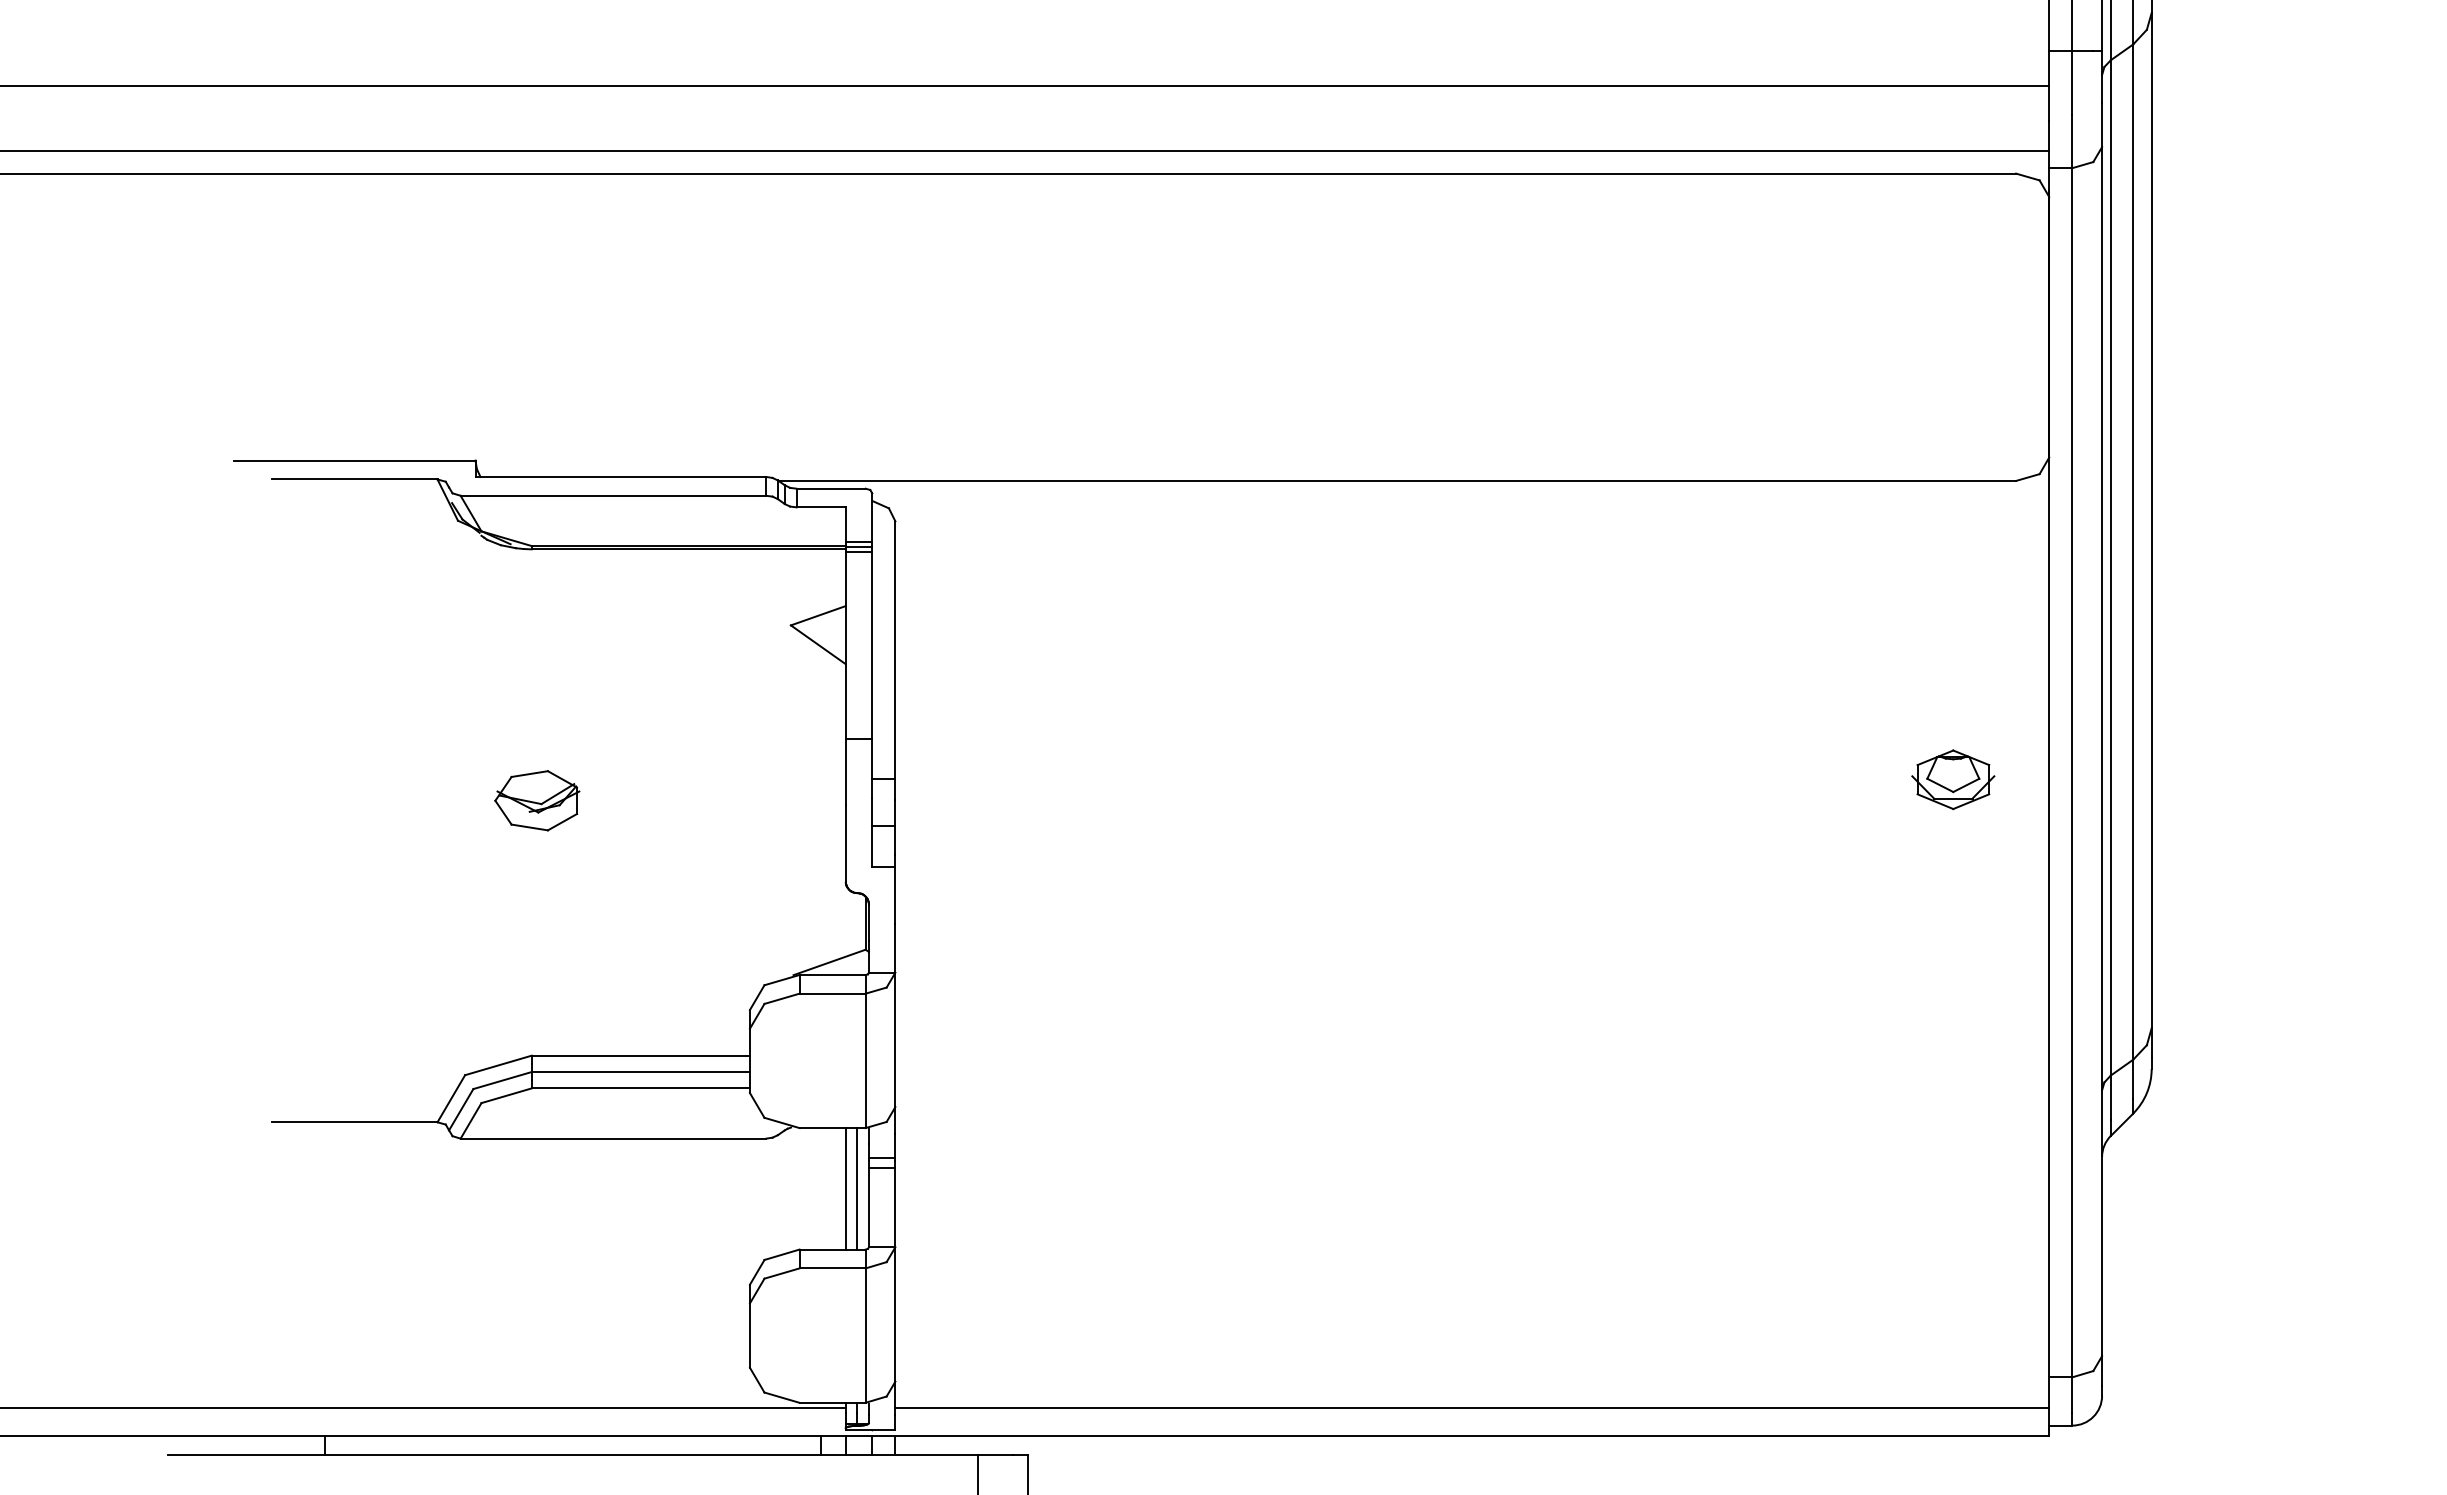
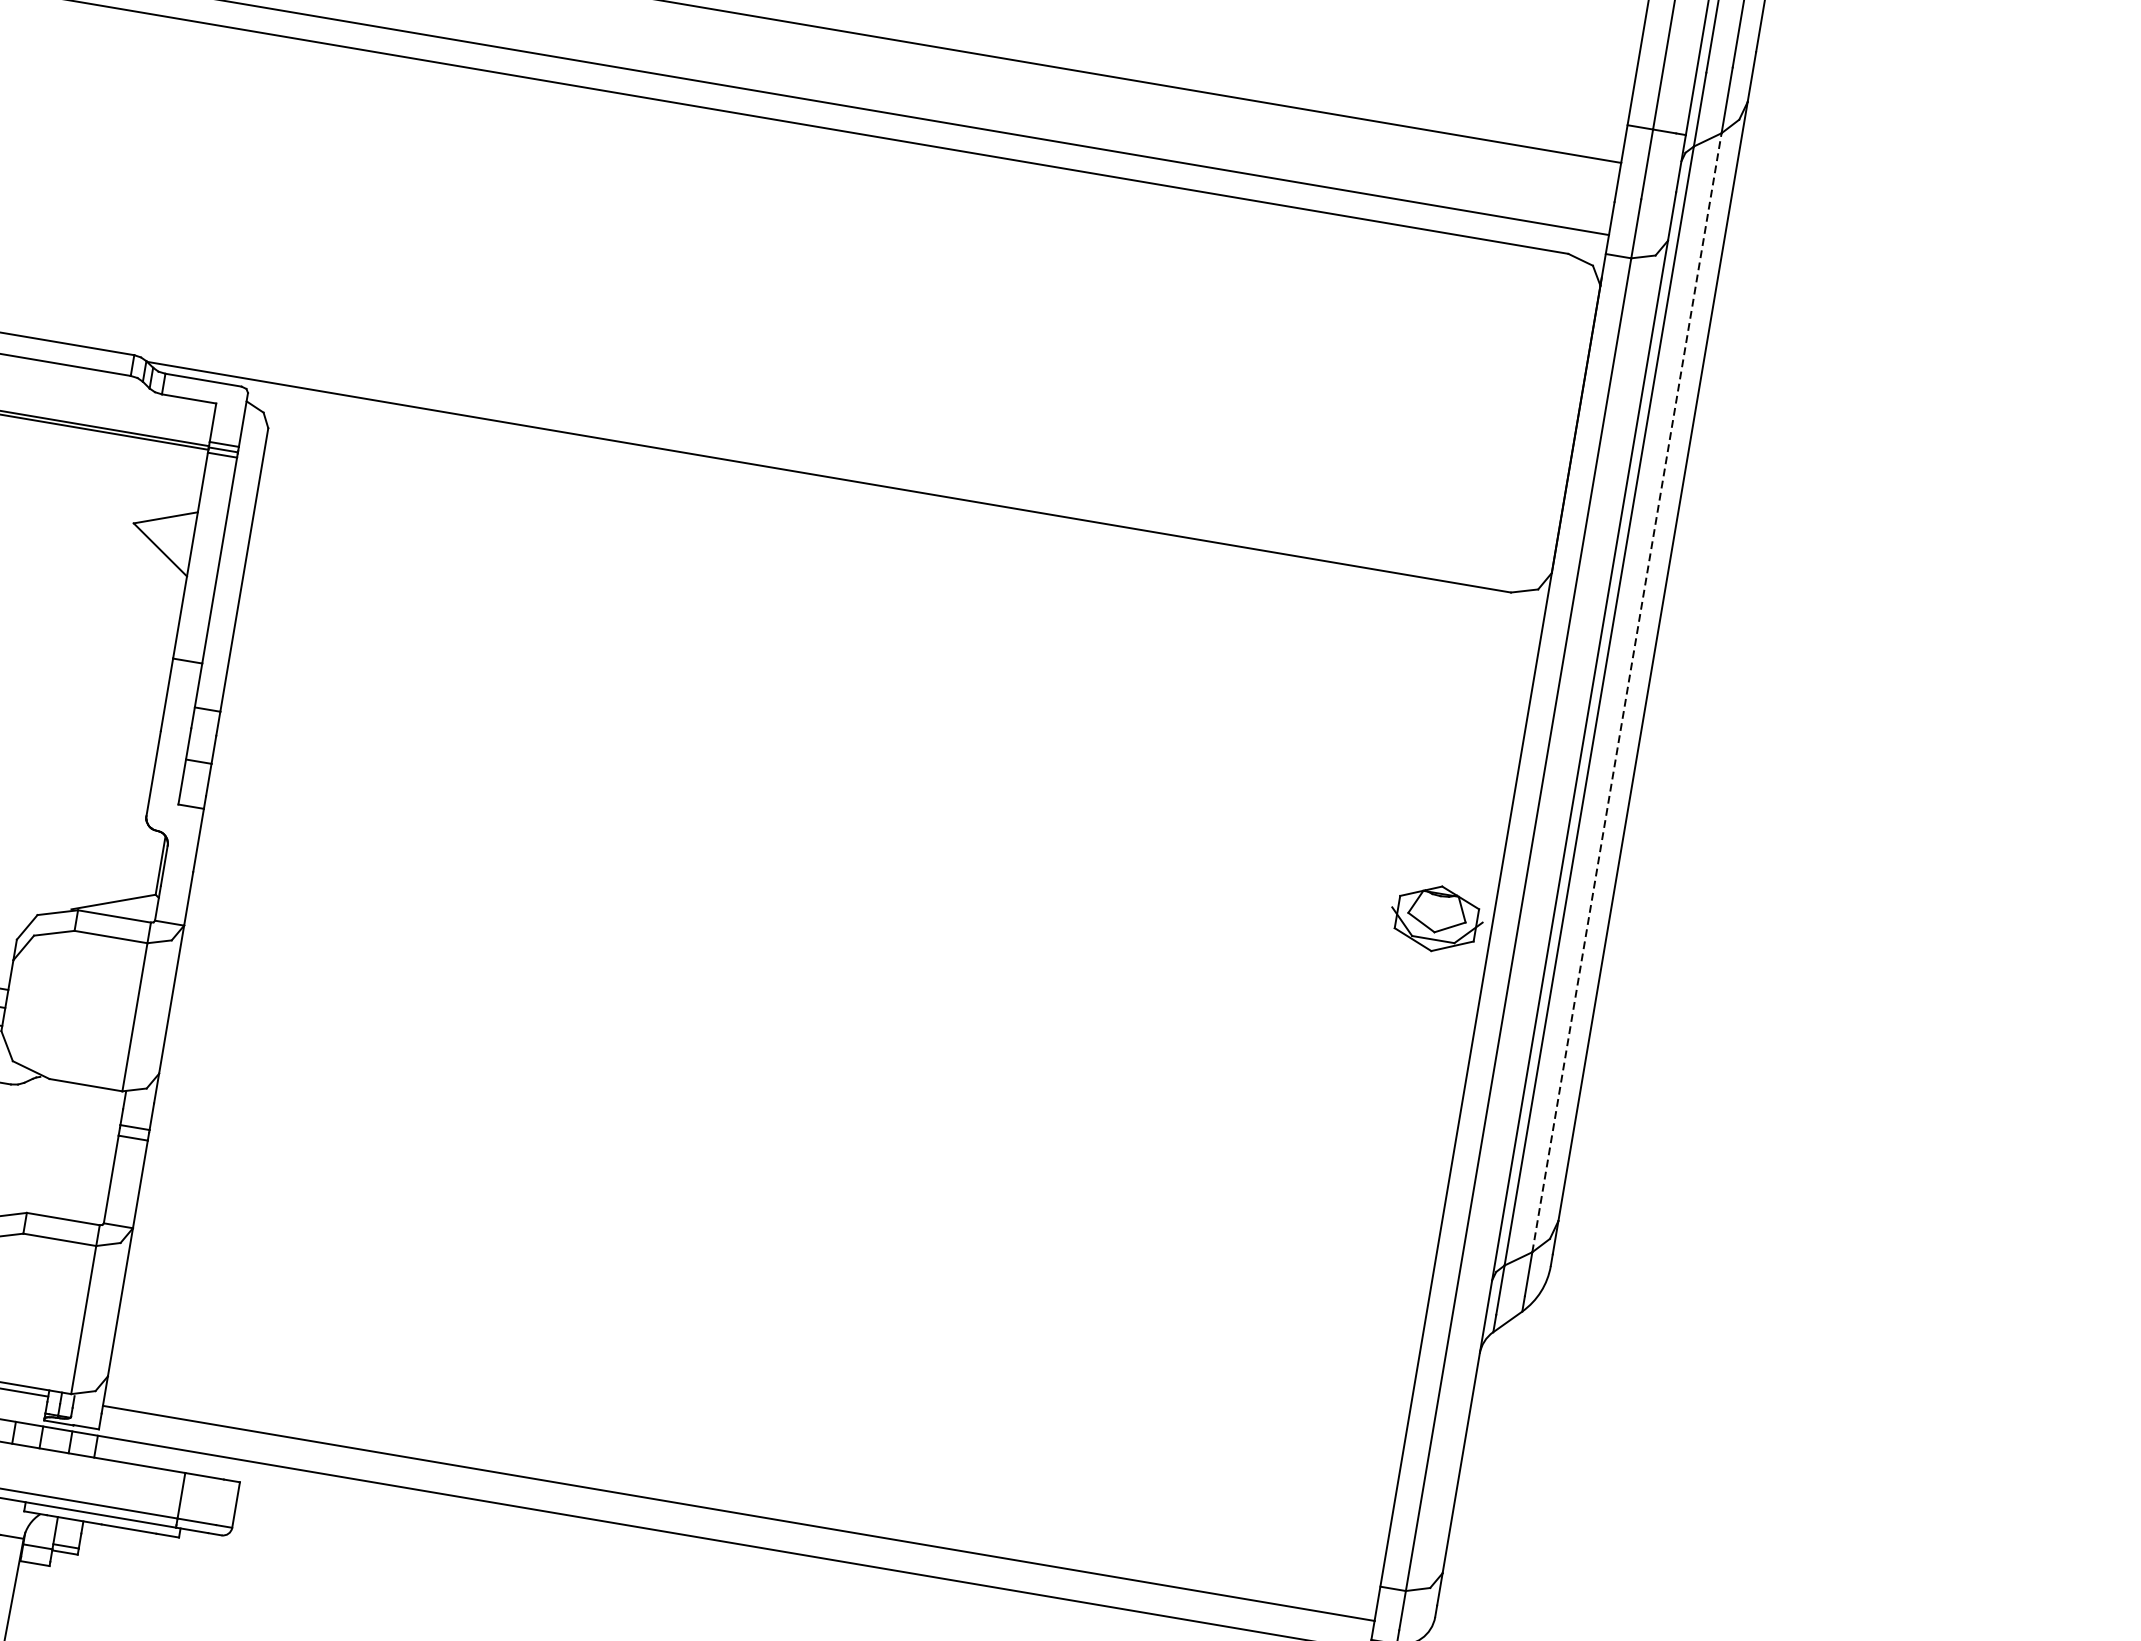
line: (2133, 552) -> (1627, 693), solid -> dashed
part: (1953, 779) -> (1437, 918), moved
line: (845, 1188) -> (88, 1154), removed
line: (857, 1188) -> (102, 1156), removed

